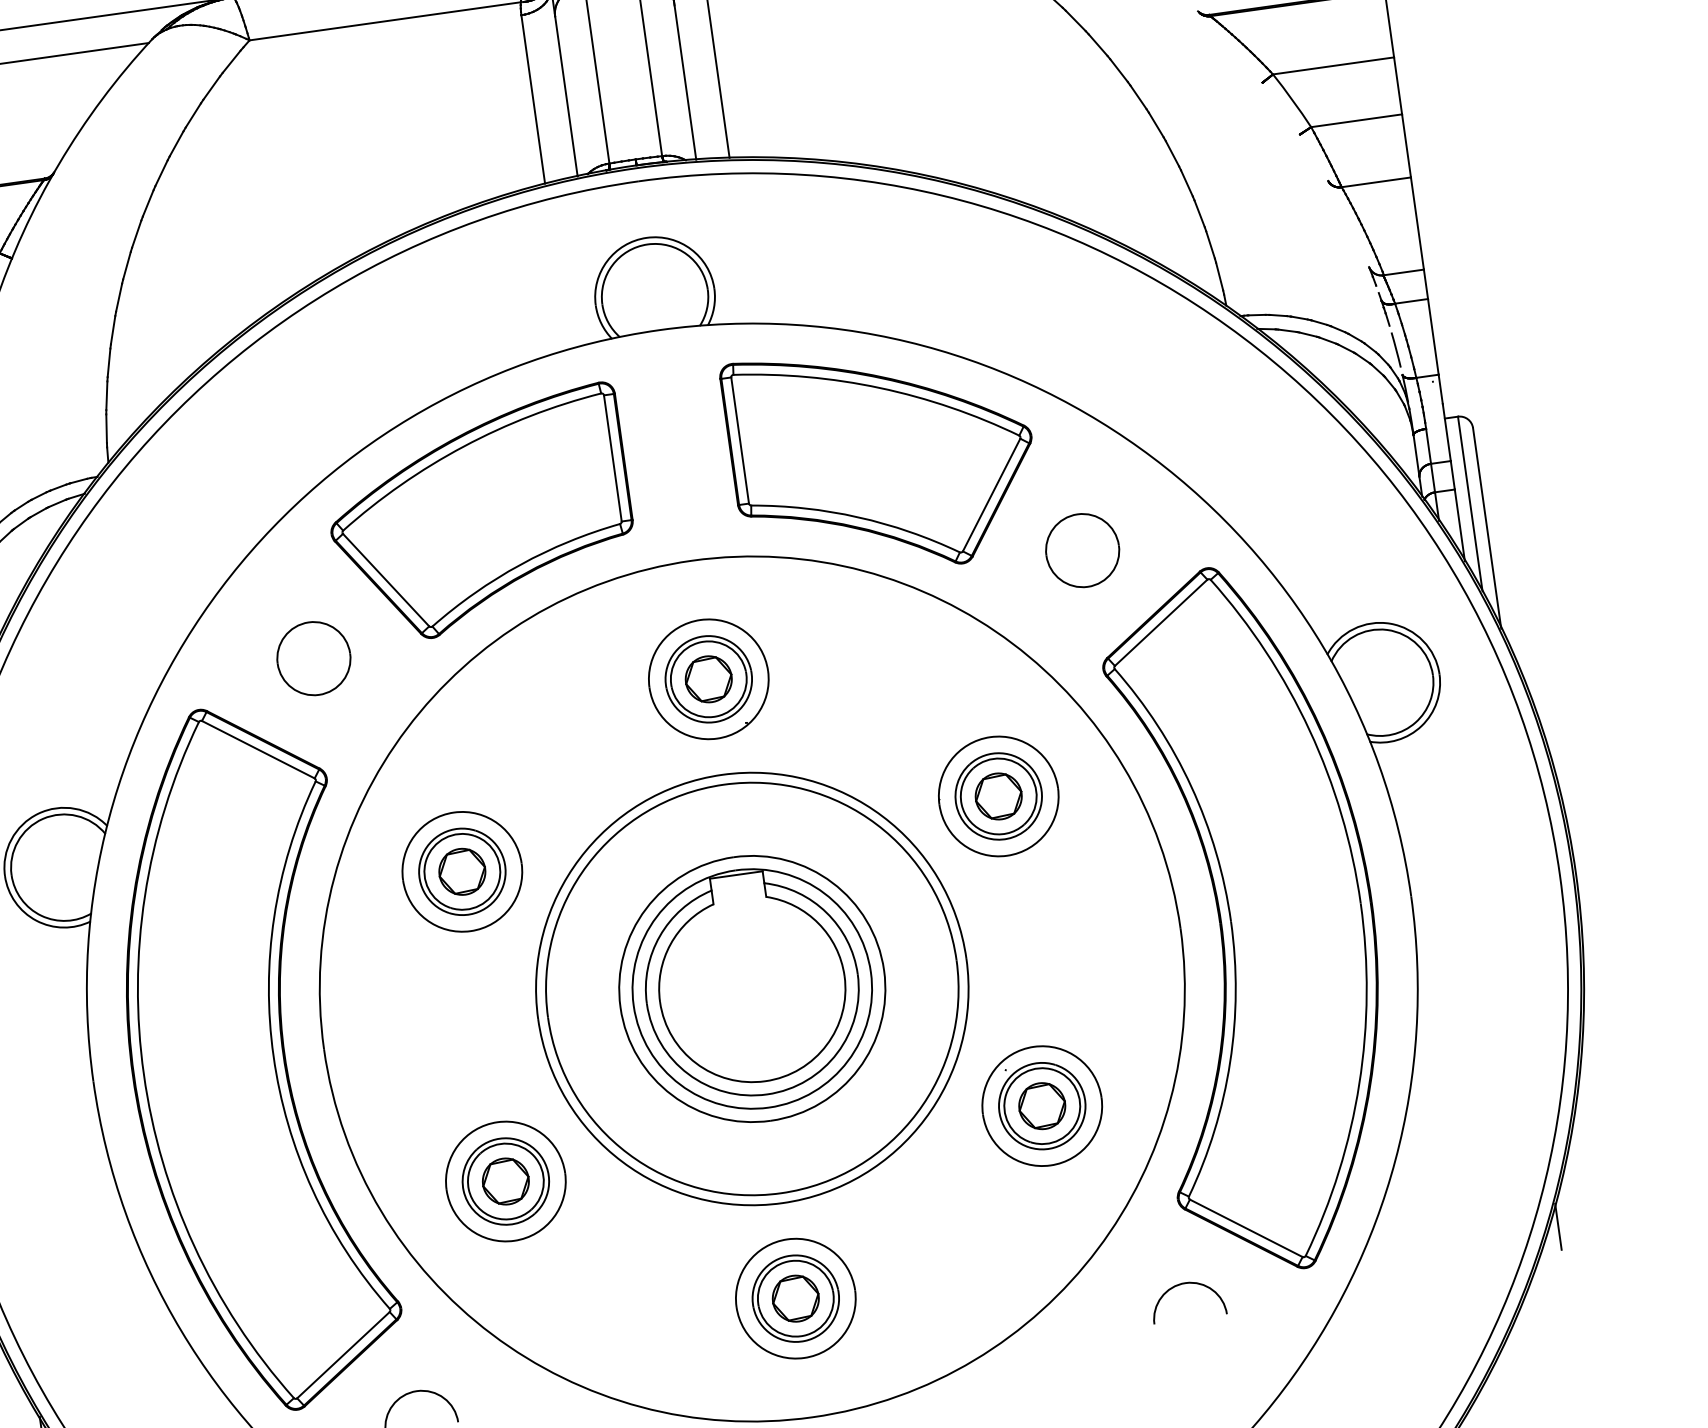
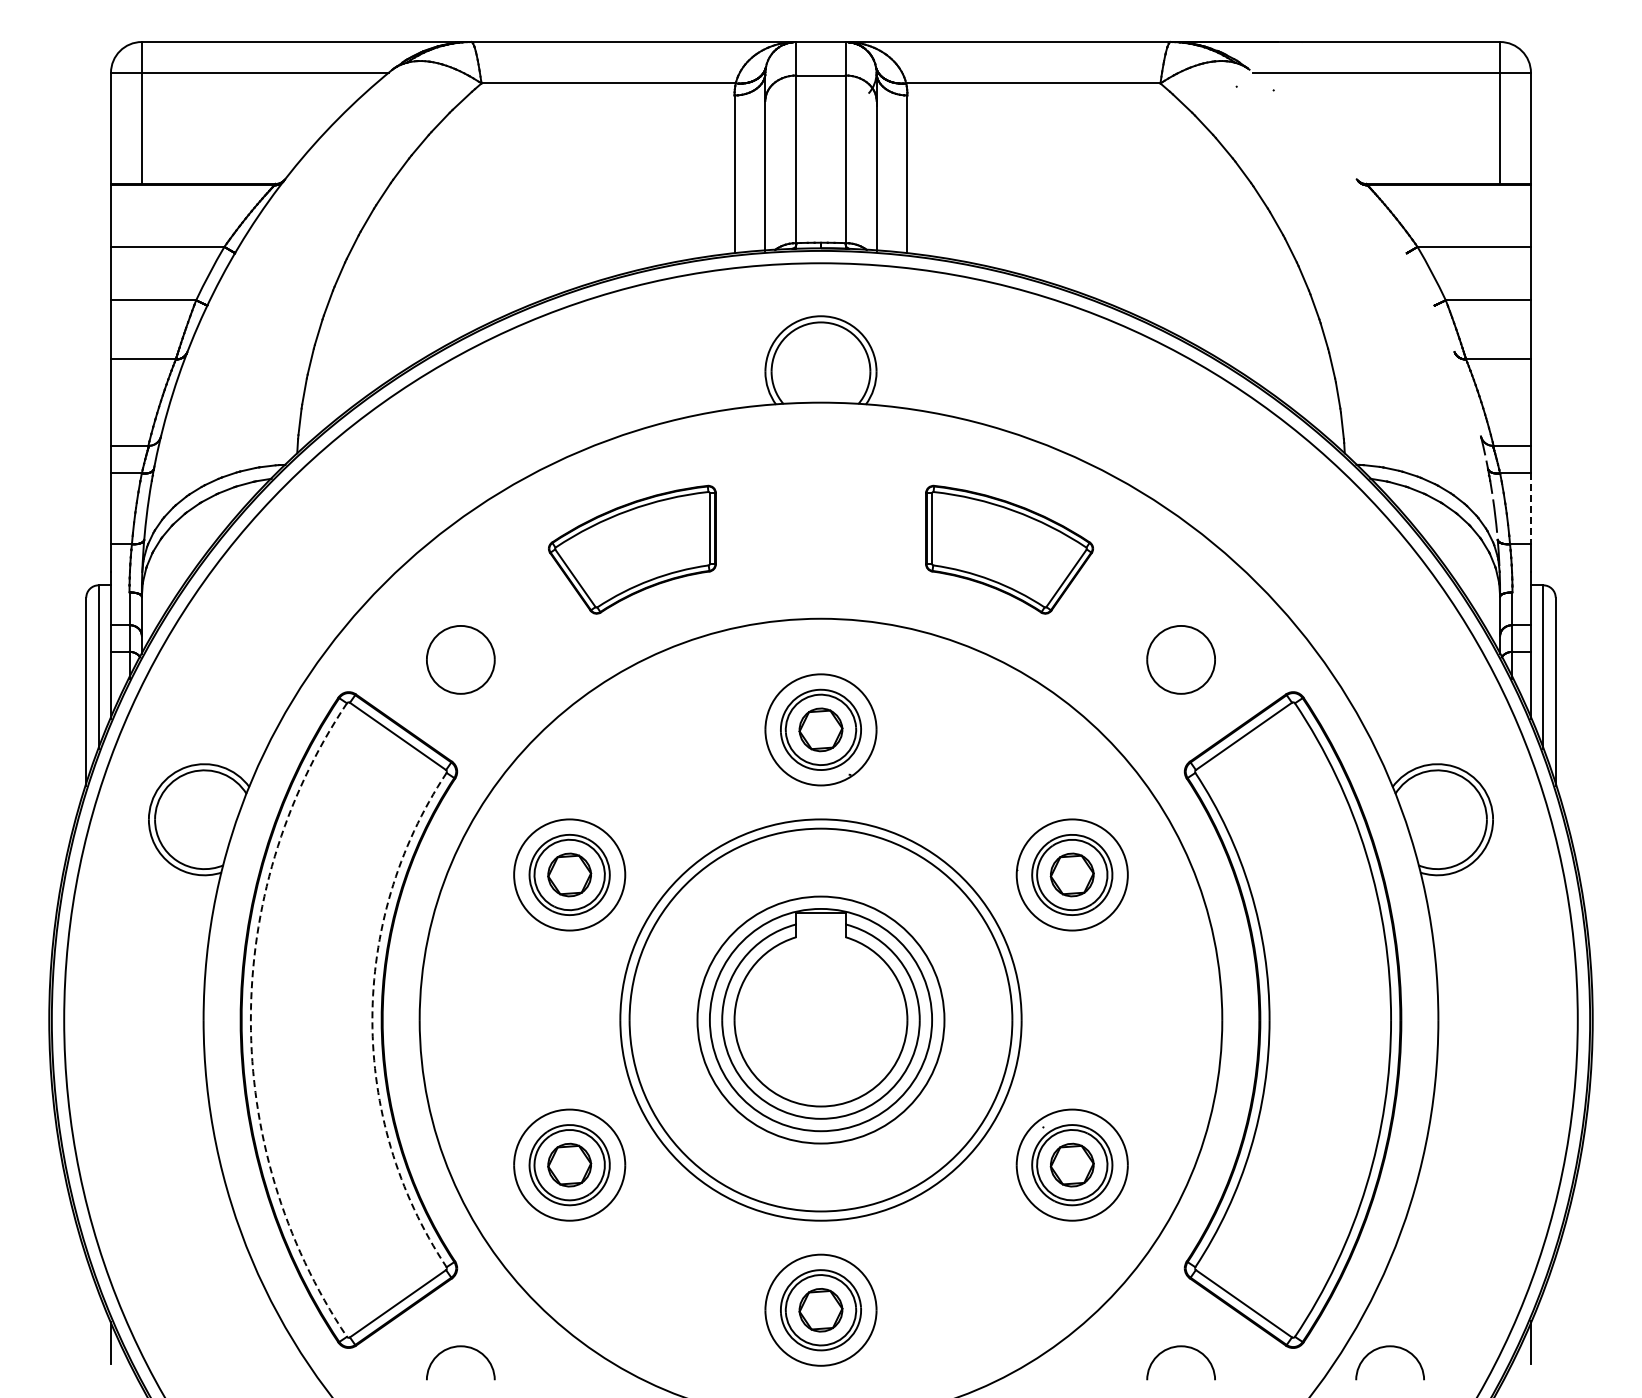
line: (1433, 337) -> (1531, 509), solid -> dashed
part: (882, 458) -> (1009, 549), size x0.6
part: (480, 515) -> (632, 549), size x0.6
arc: (273, 1056) -> (372, 1020), solid -> dashed
arc: (143, 1075) -> (250, 1020), solid -> dashed
arc: (1408, 1253) -> (1389, 1347), added

